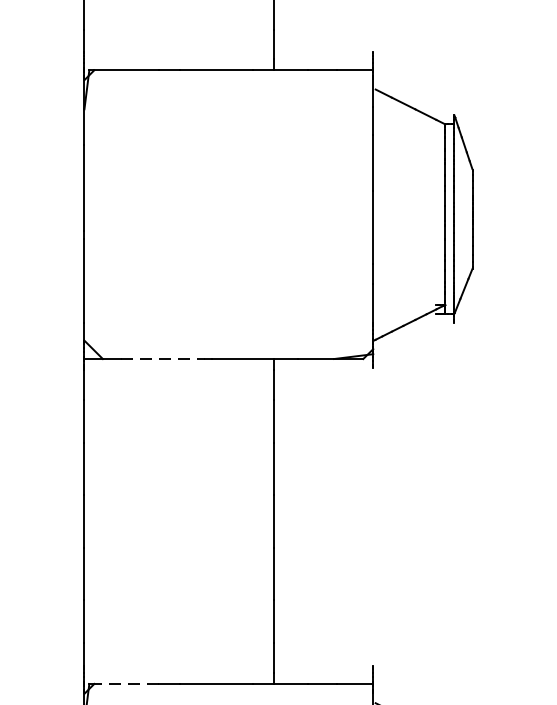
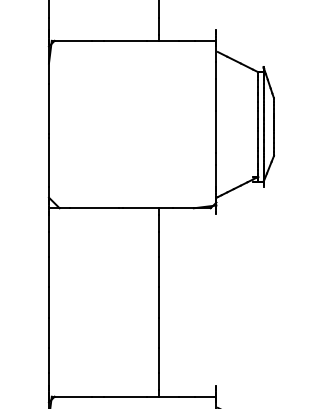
line: (162, 359) -> (94, 208), dashed -> solid
line: (126, 683) -> (73, 396), dashed -> solid

